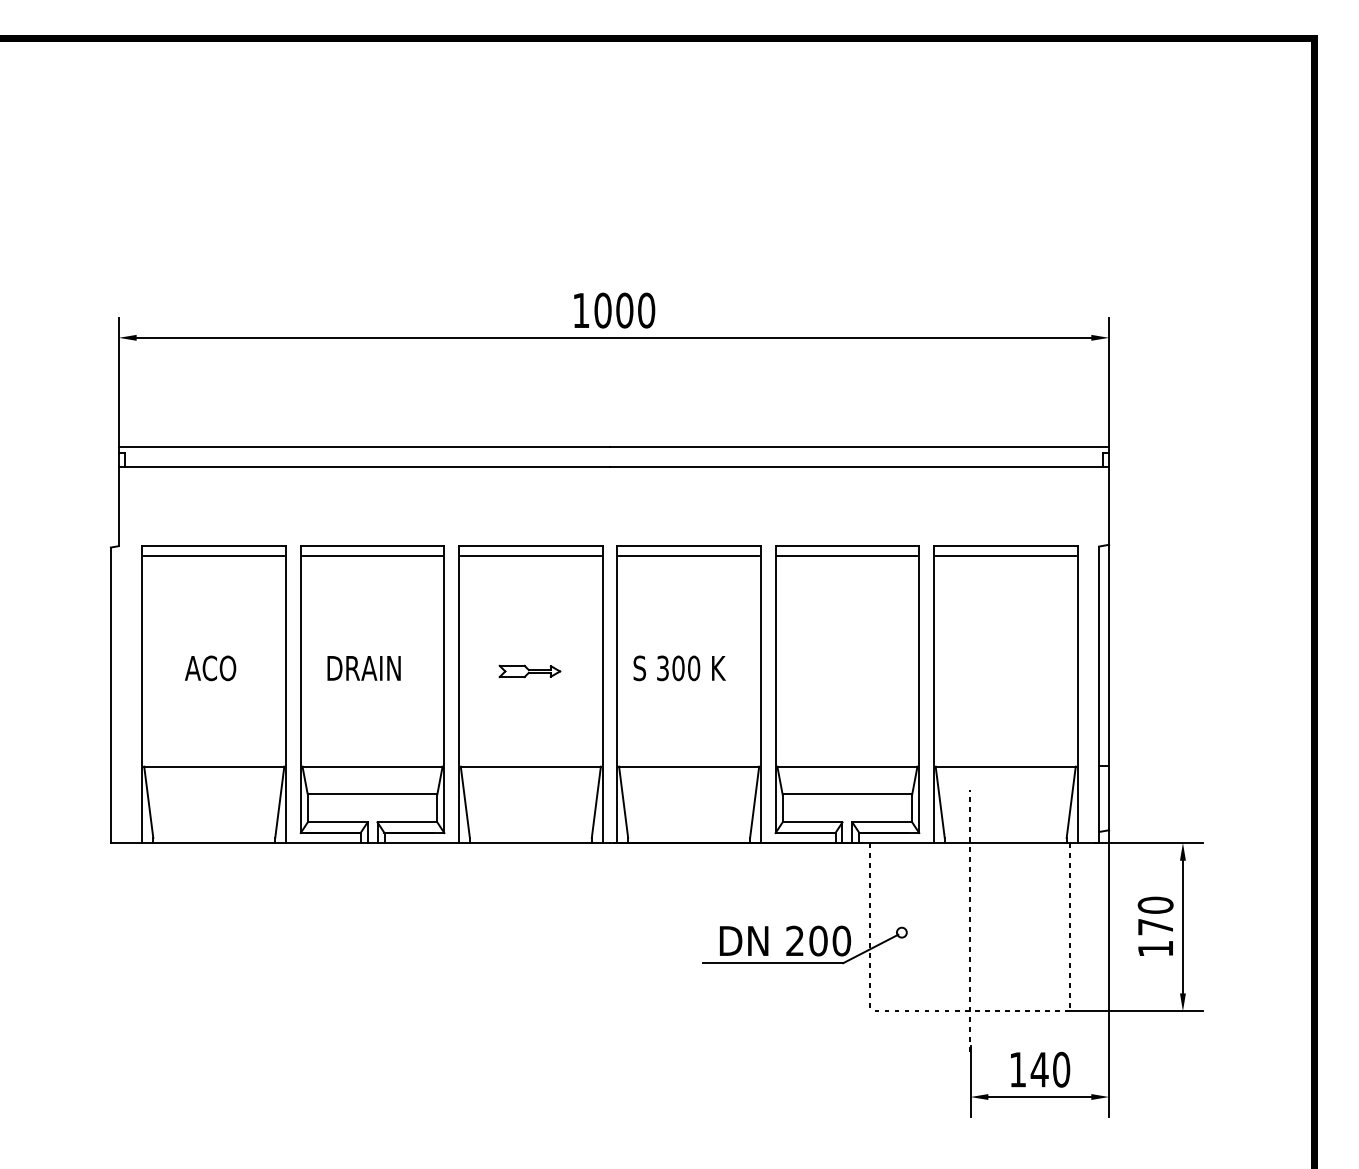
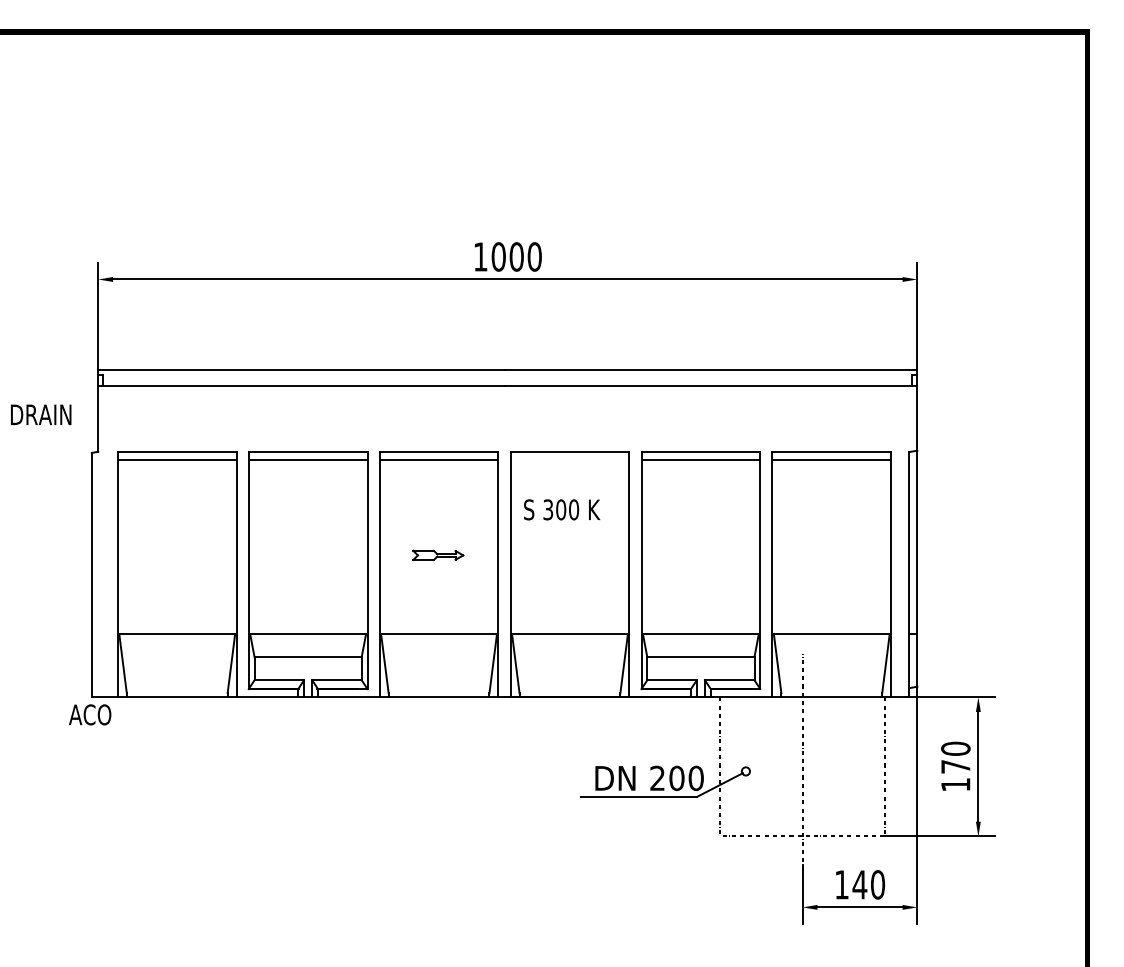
line: (688, 555) -> (569, 459), removed
text: (210, 667) -> (90, 714), moved
text: (364, 667) -> (41, 414), moved
text: (680, 667) -> (562, 509), moved

